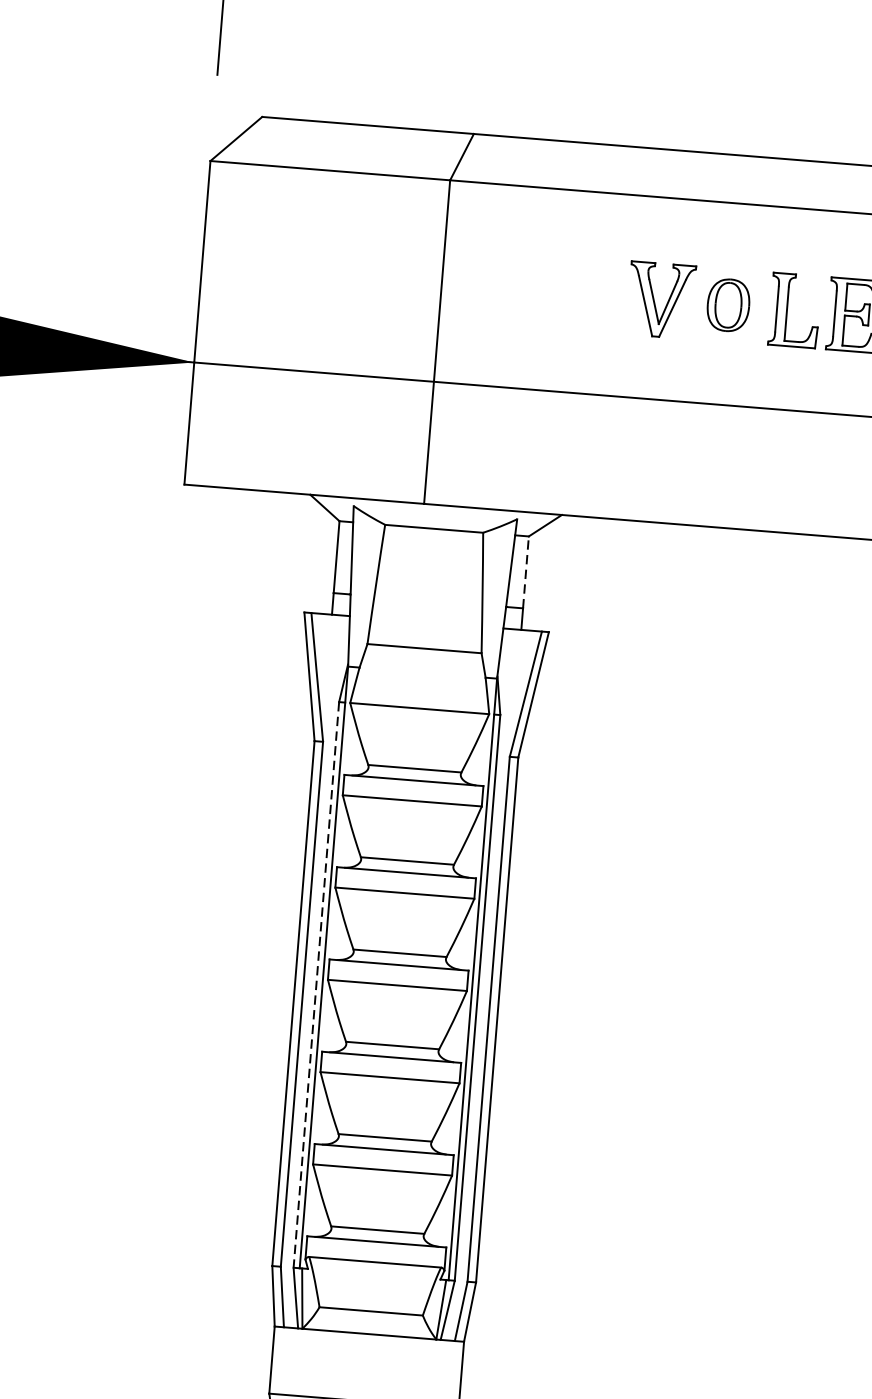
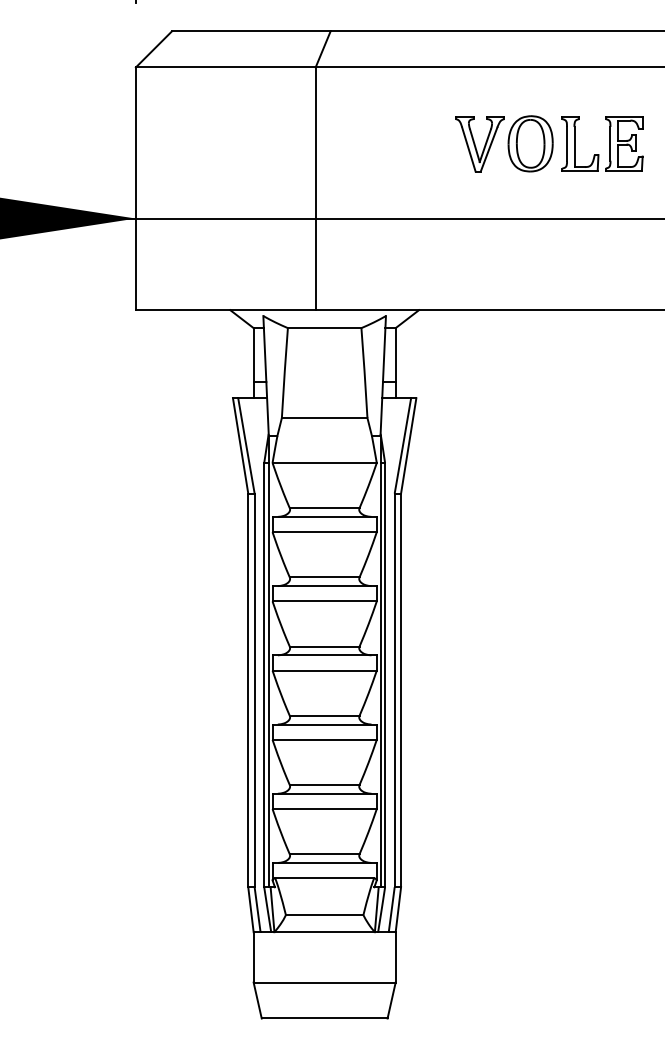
part: (728, 304) -> (530, 143), size x1.43
line: (525, 572) -> (395, 355), dashed -> solid
line: (316, 985) -> (264, 675), dashed -> solid

